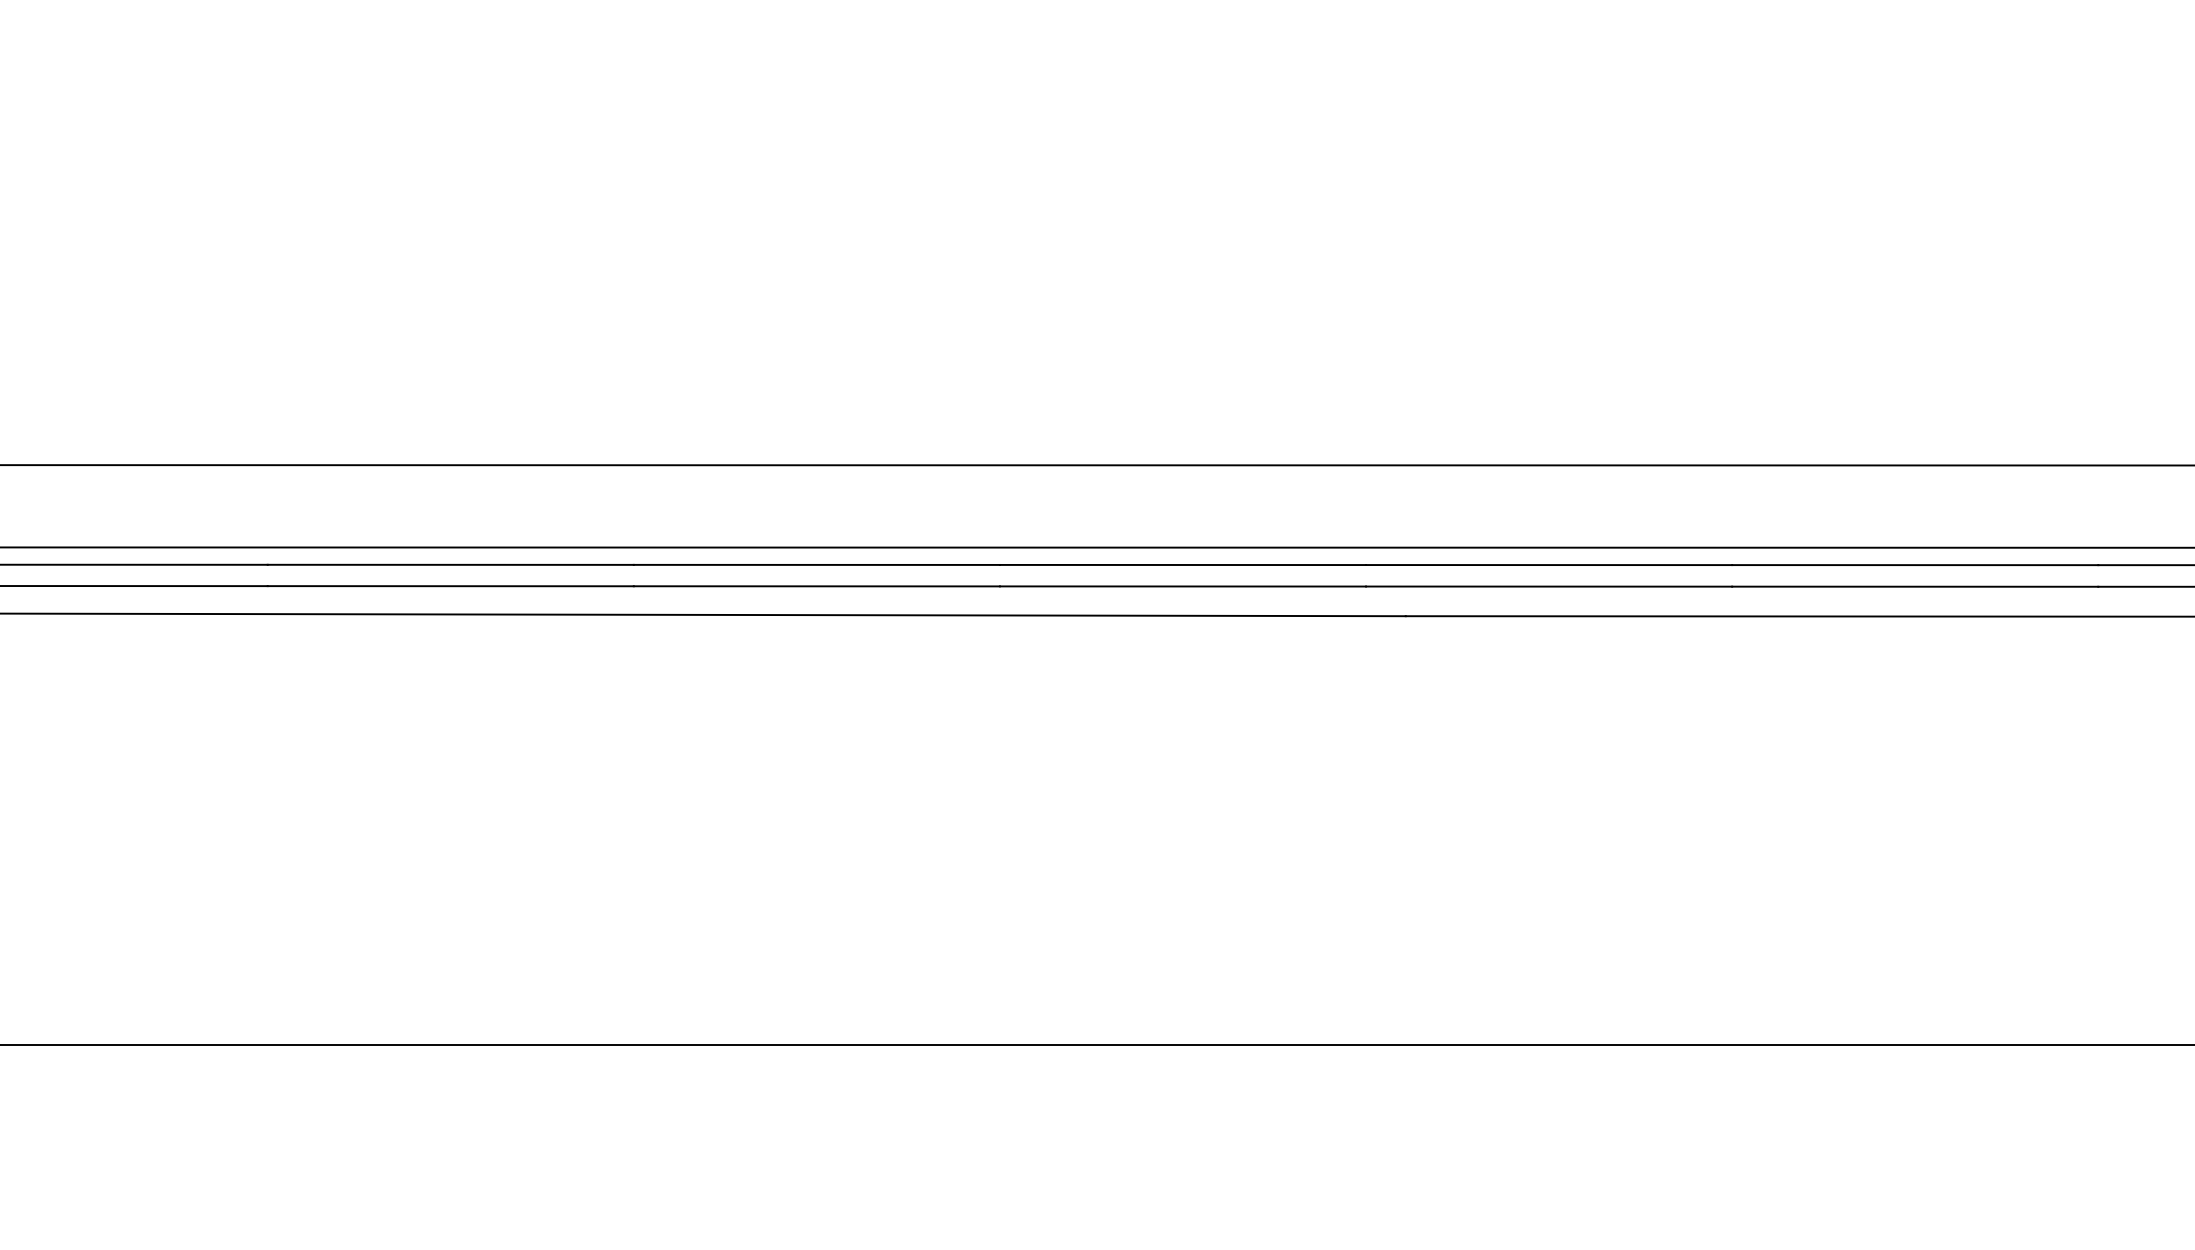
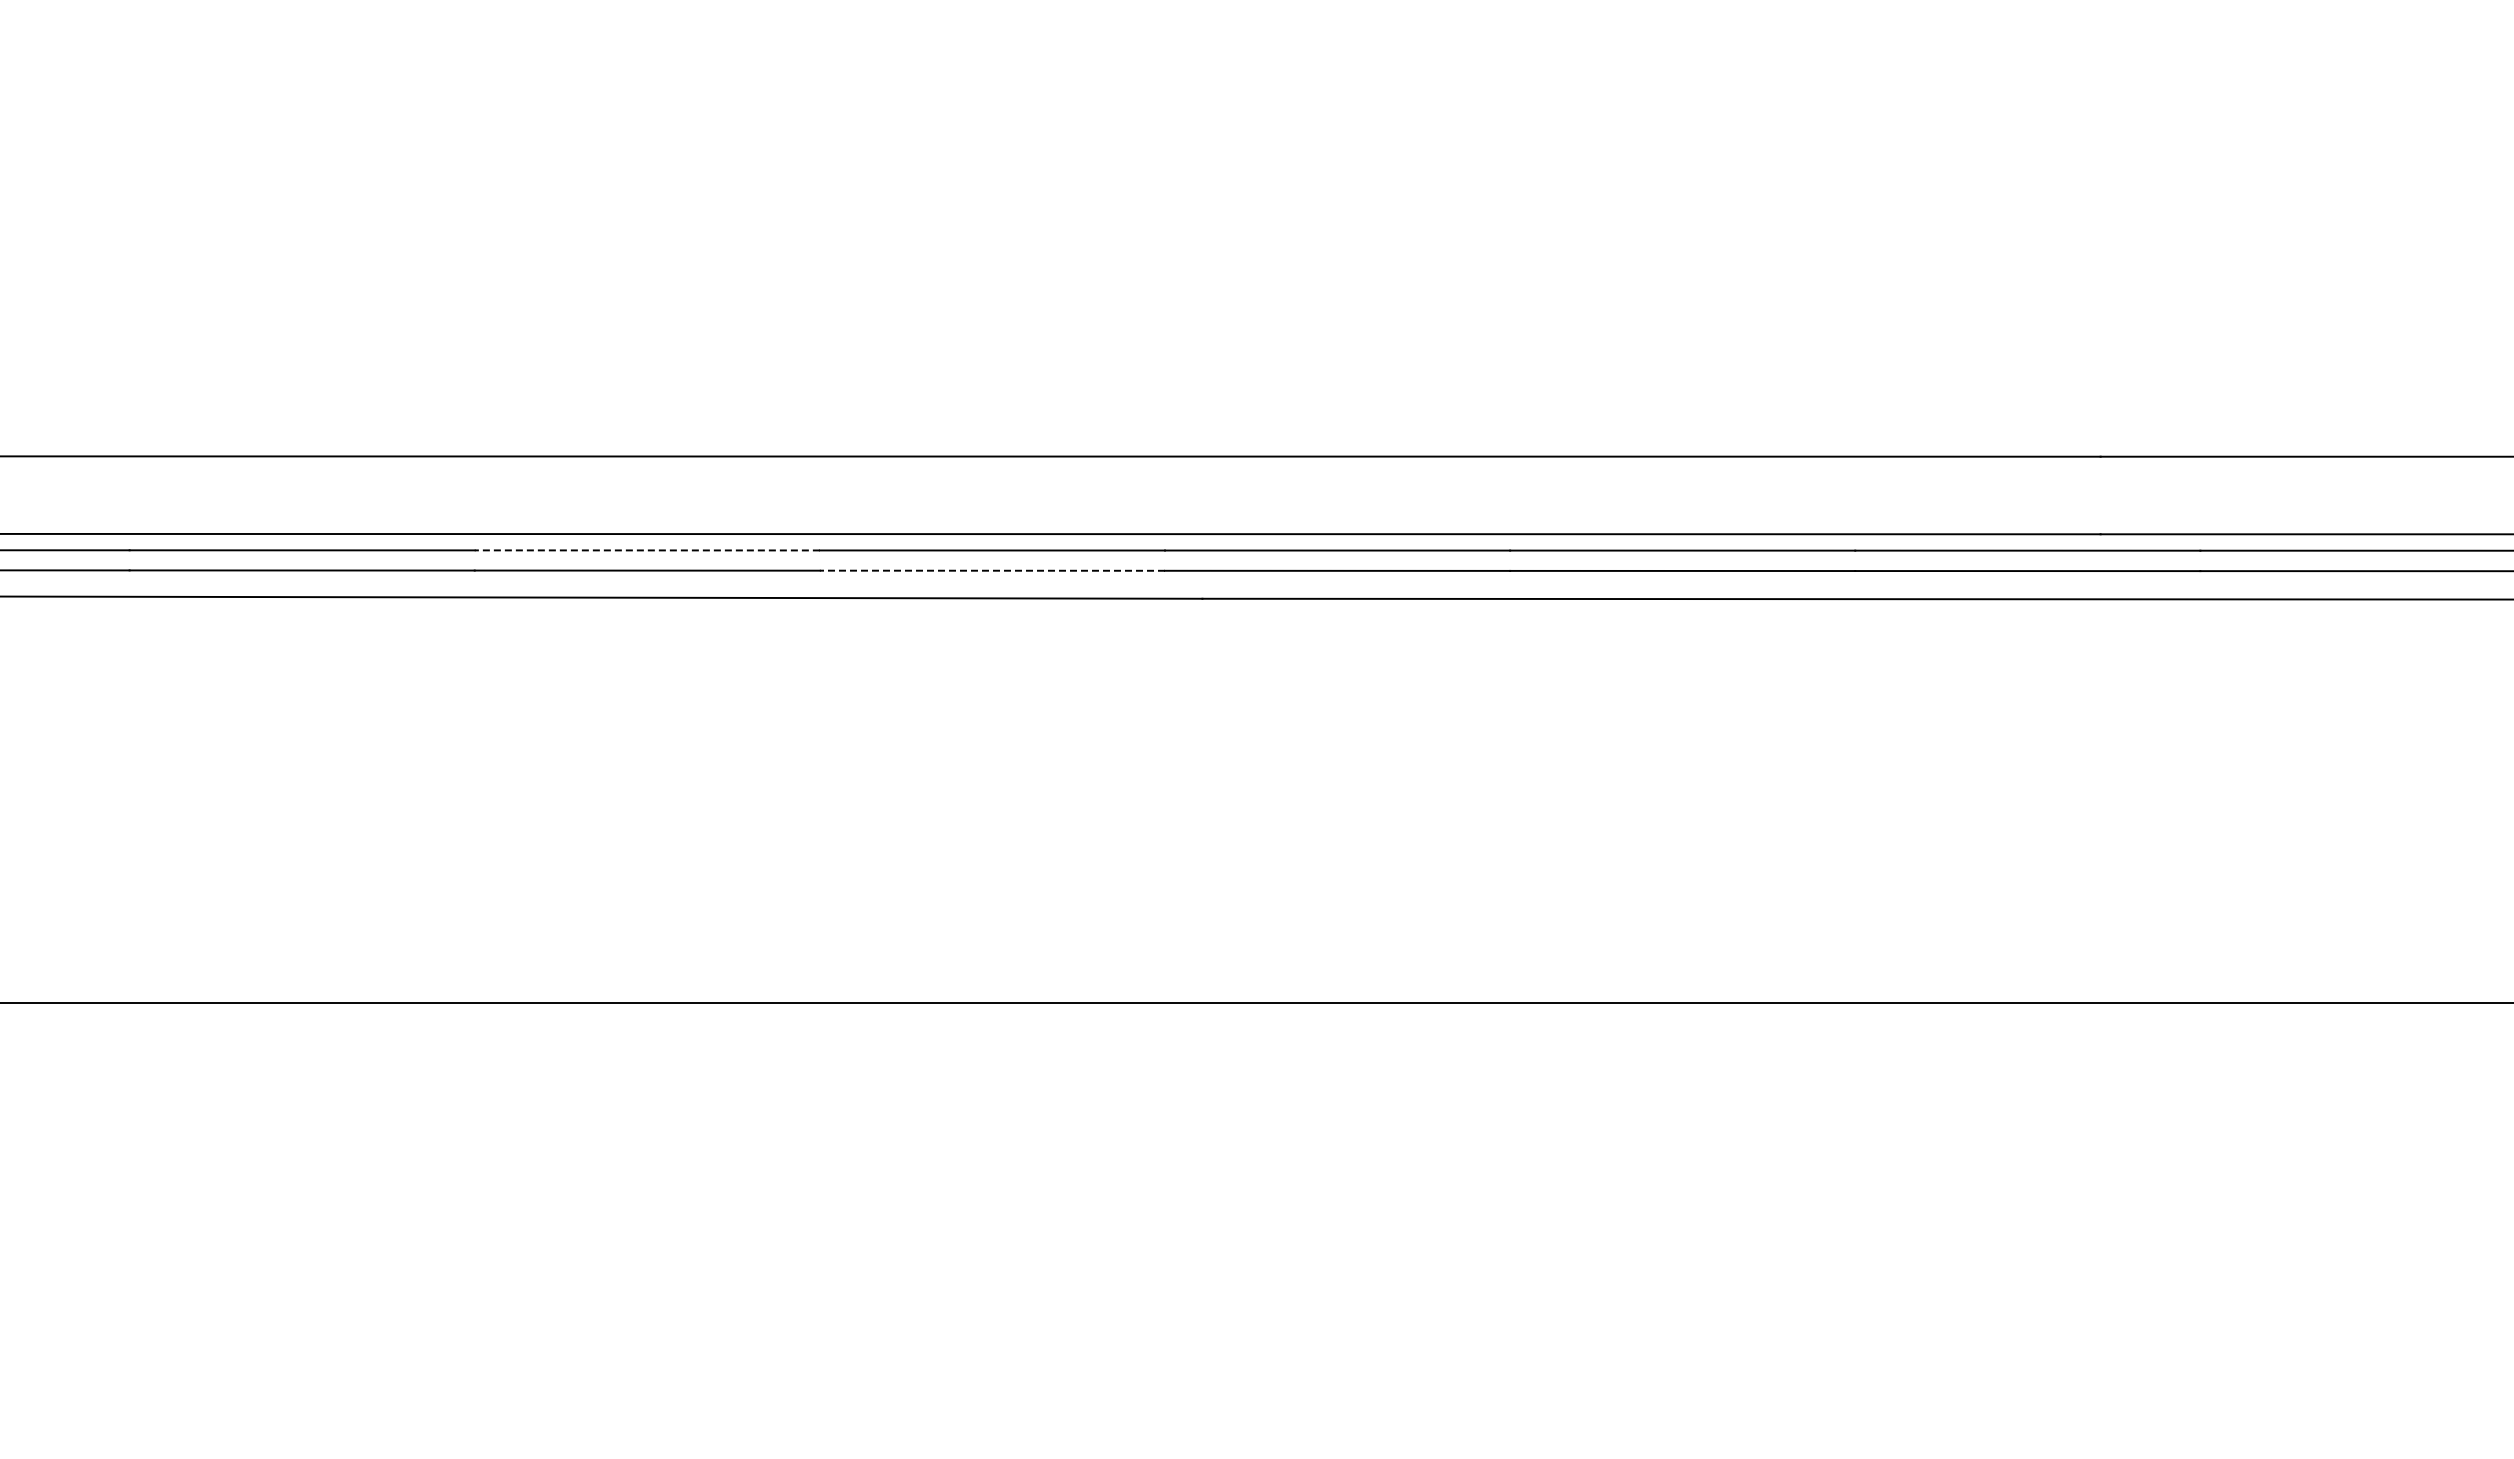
line: (817, 565) -> (647, 550), solid -> dashed
line: (1183, 586) -> (992, 570), solid -> dashed

